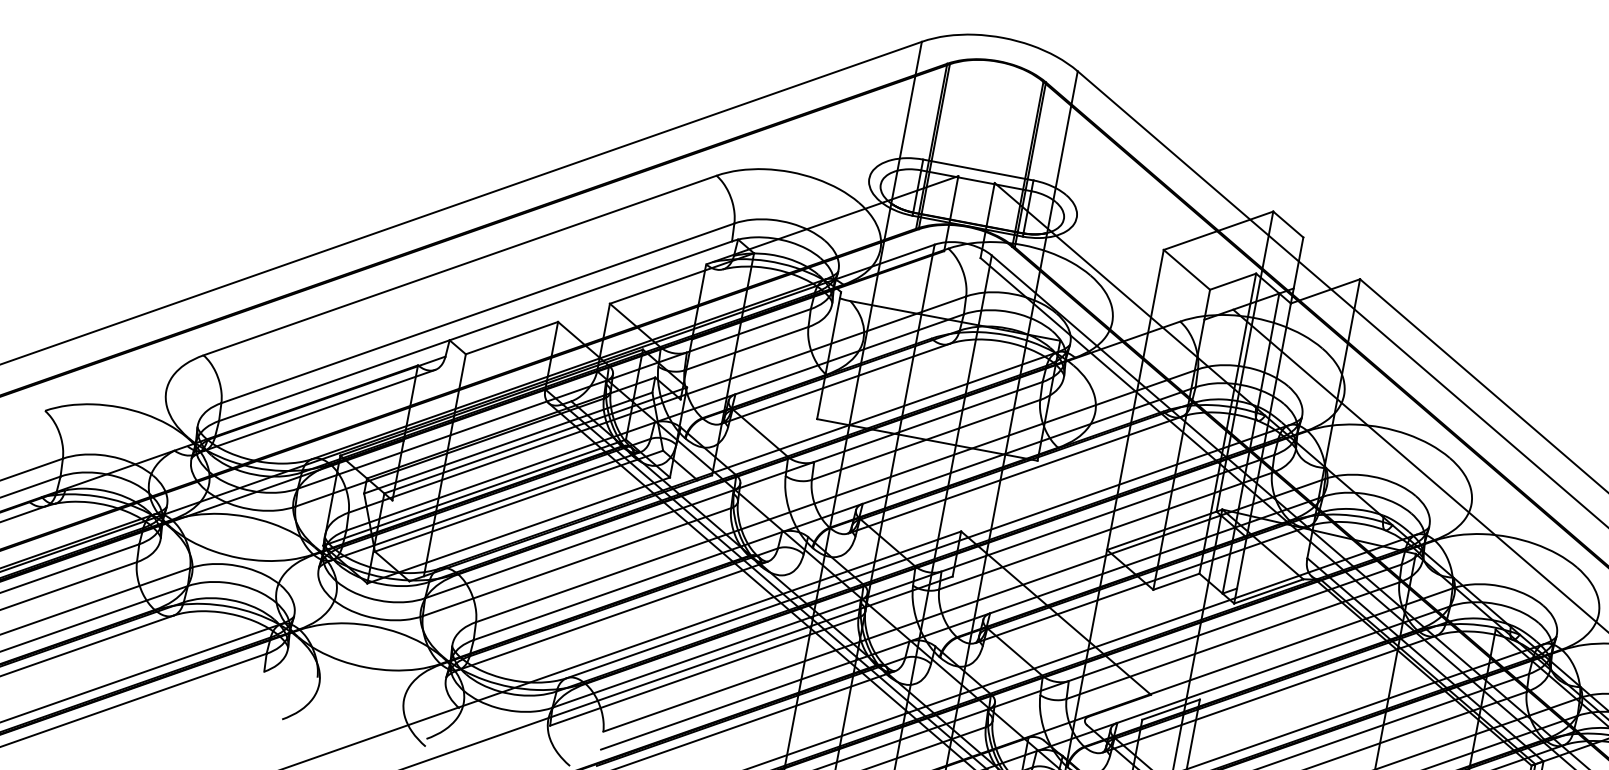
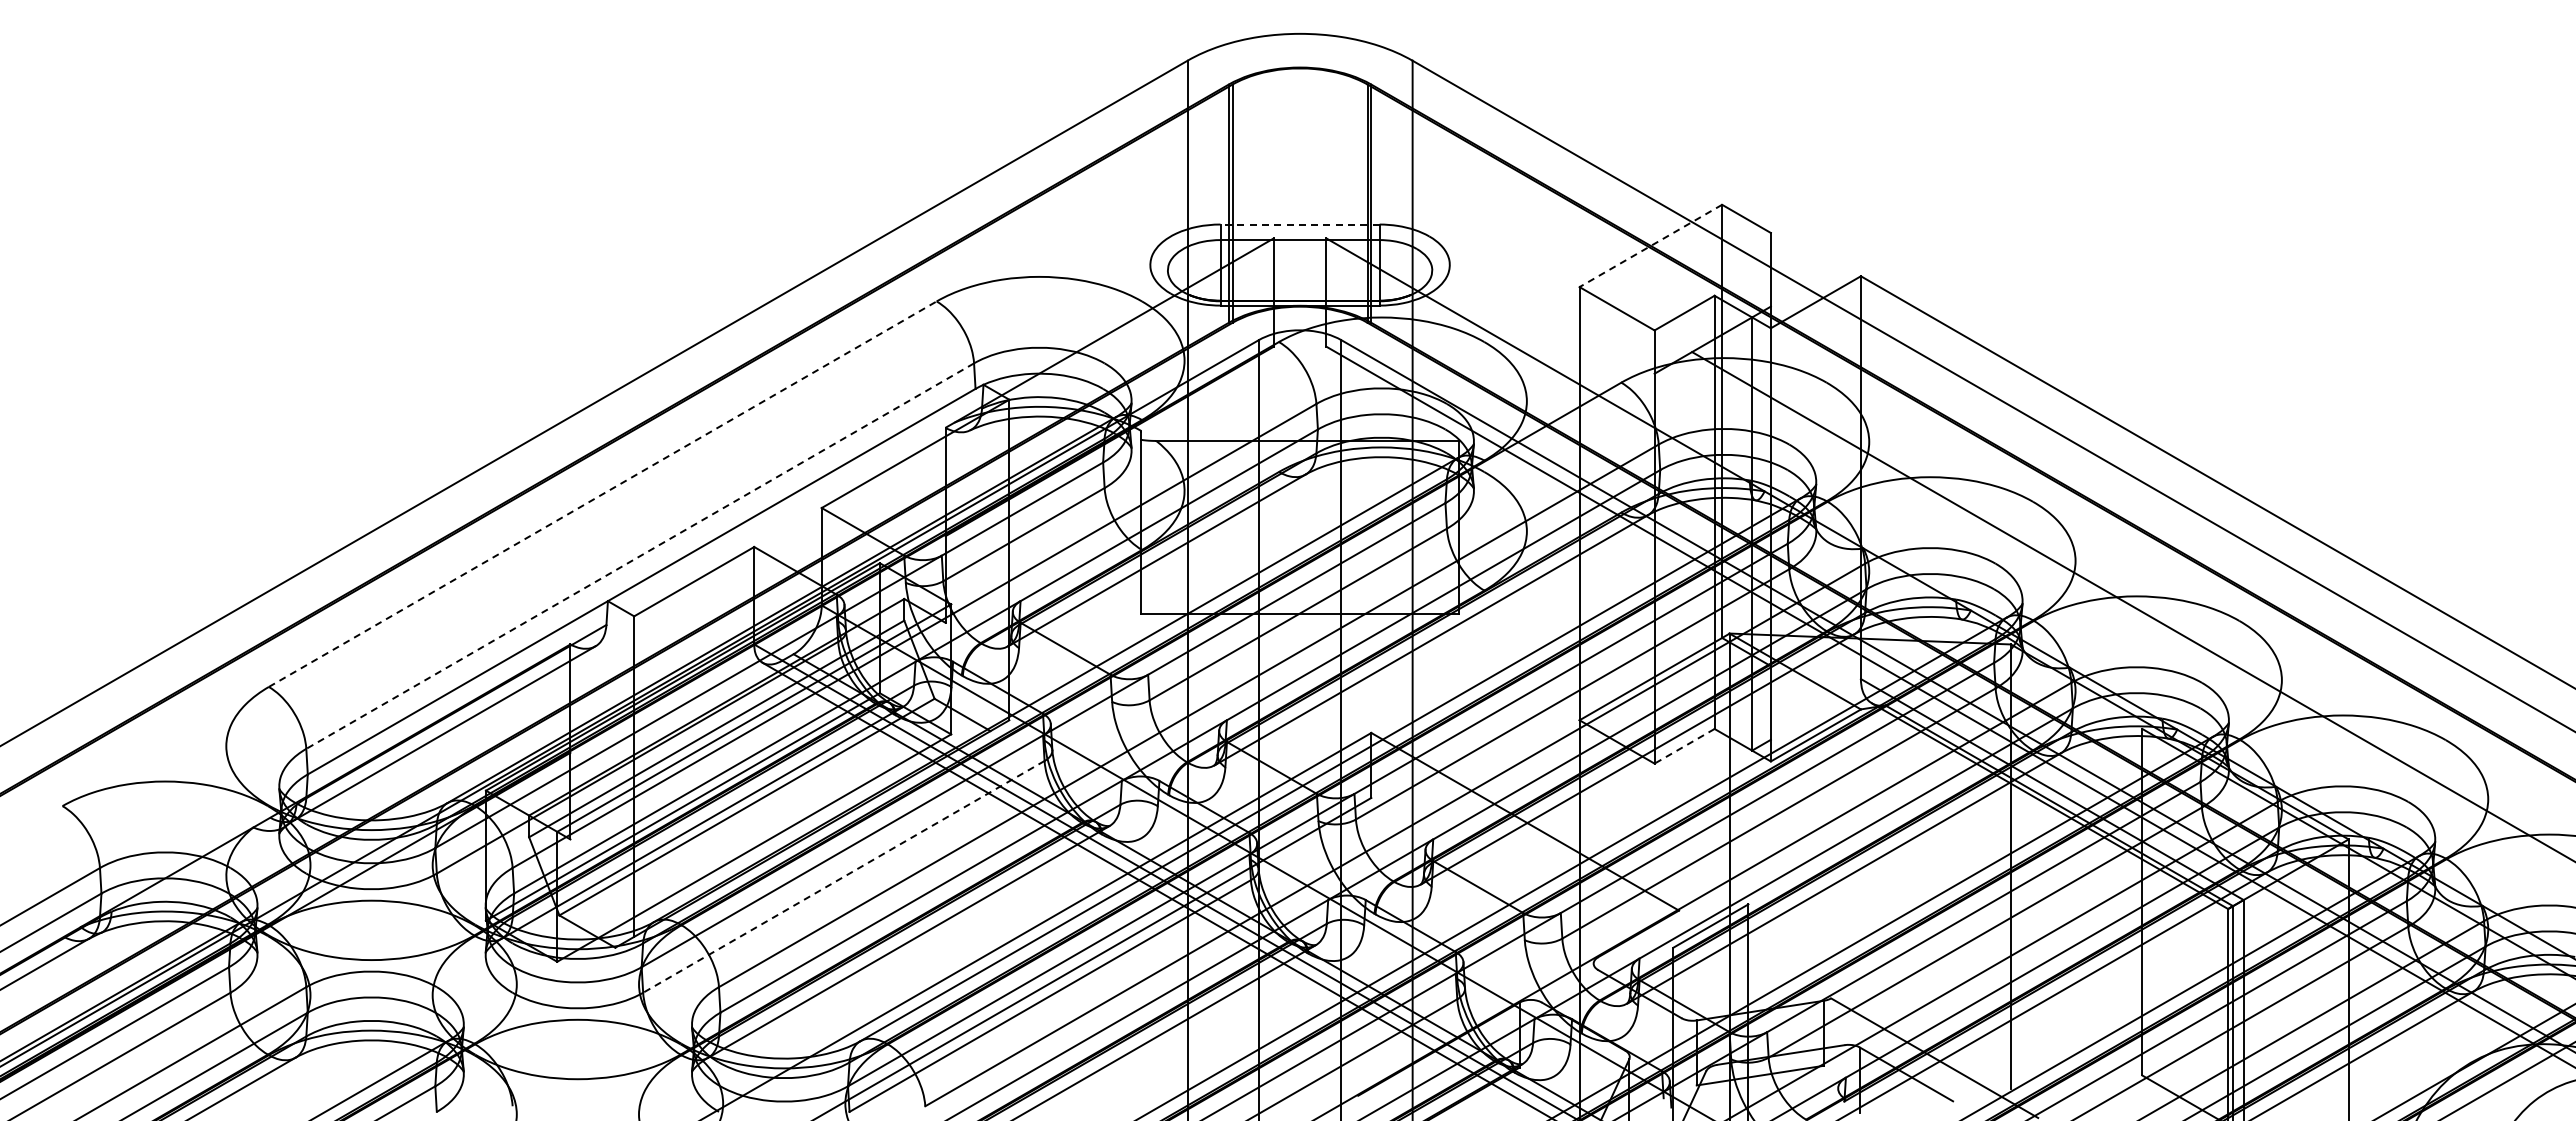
line: (978, 170) -> (1300, 224), solid -> dashed
line: (1218, 231) -> (1650, 246), solid -> dashed
line: (459, 265) -> (602, 494), solid -> dashed
line: (478, 313) -> (640, 556), solid -> dashed
line: (576, 561) -> (843, 876), solid -> dashed
line: (1176, 581) -> (1684, 746), solid -> dashed

